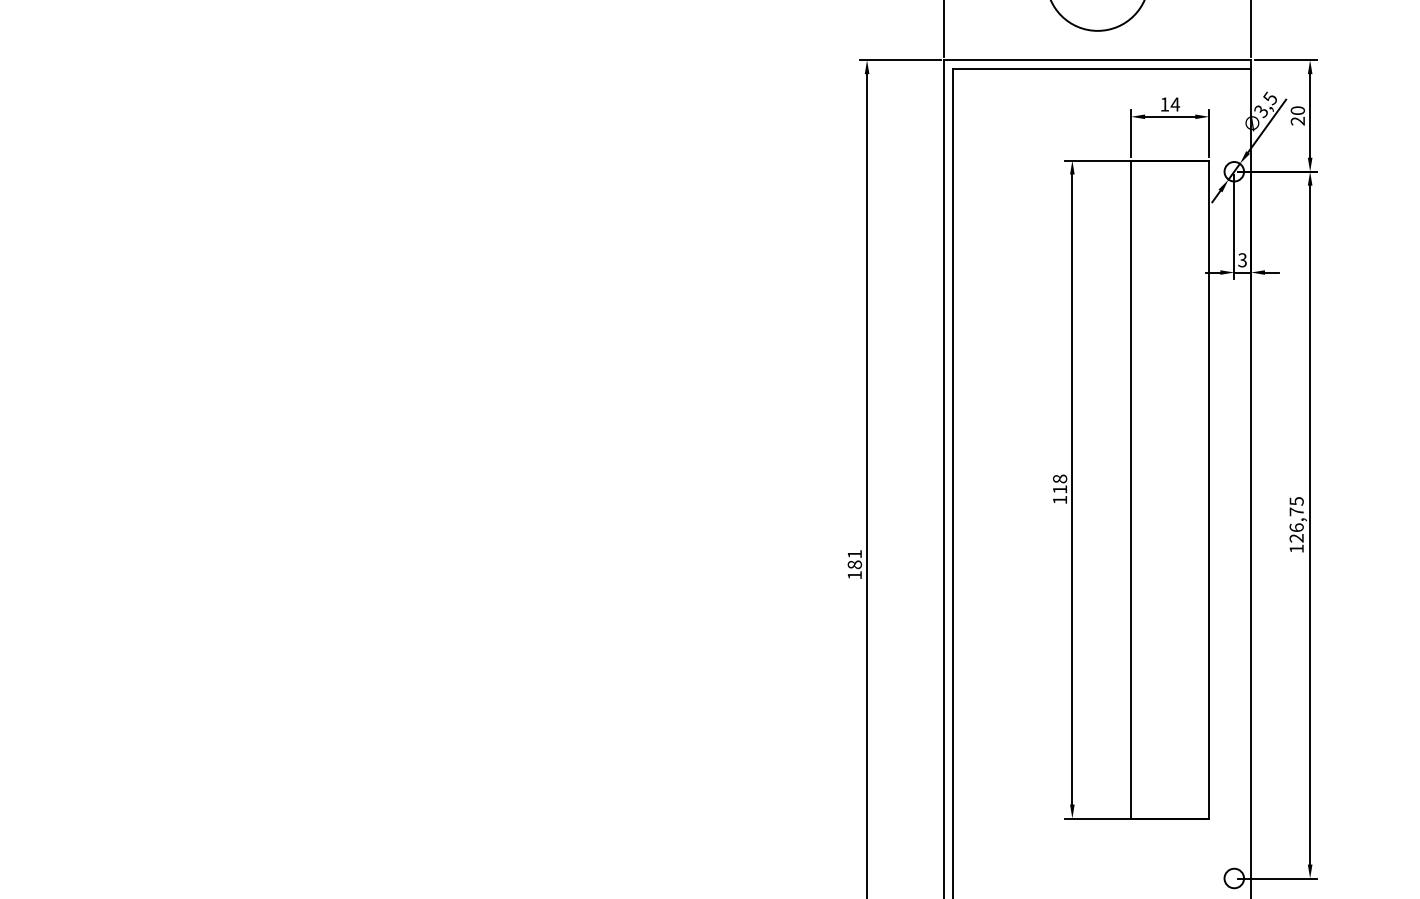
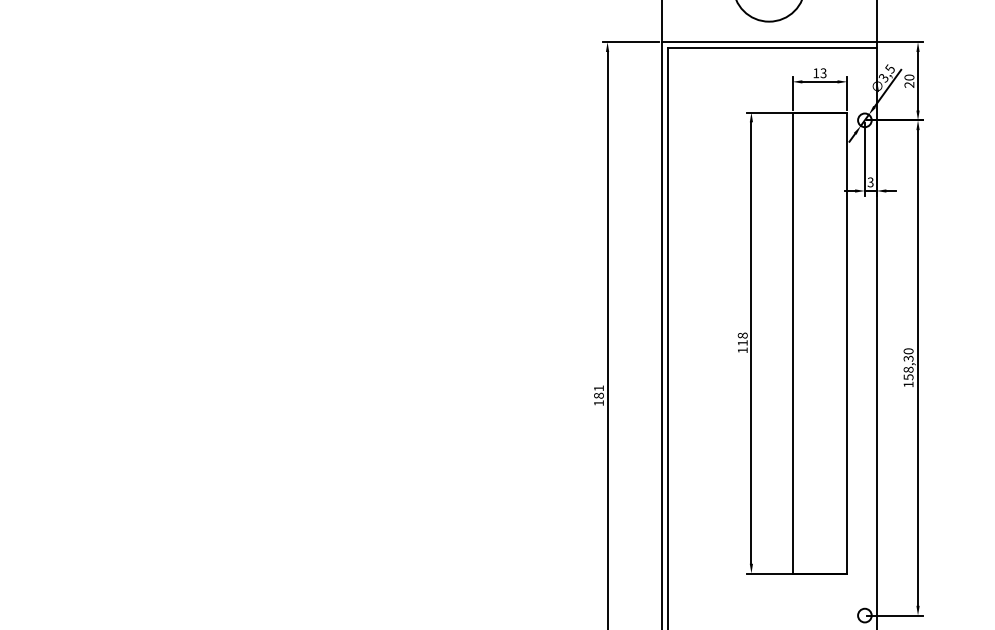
text: (1175, 104) -> (823, 73), 14 -> 13
text: (1296, 520) -> (908, 364), 126,75 -> 158,30

